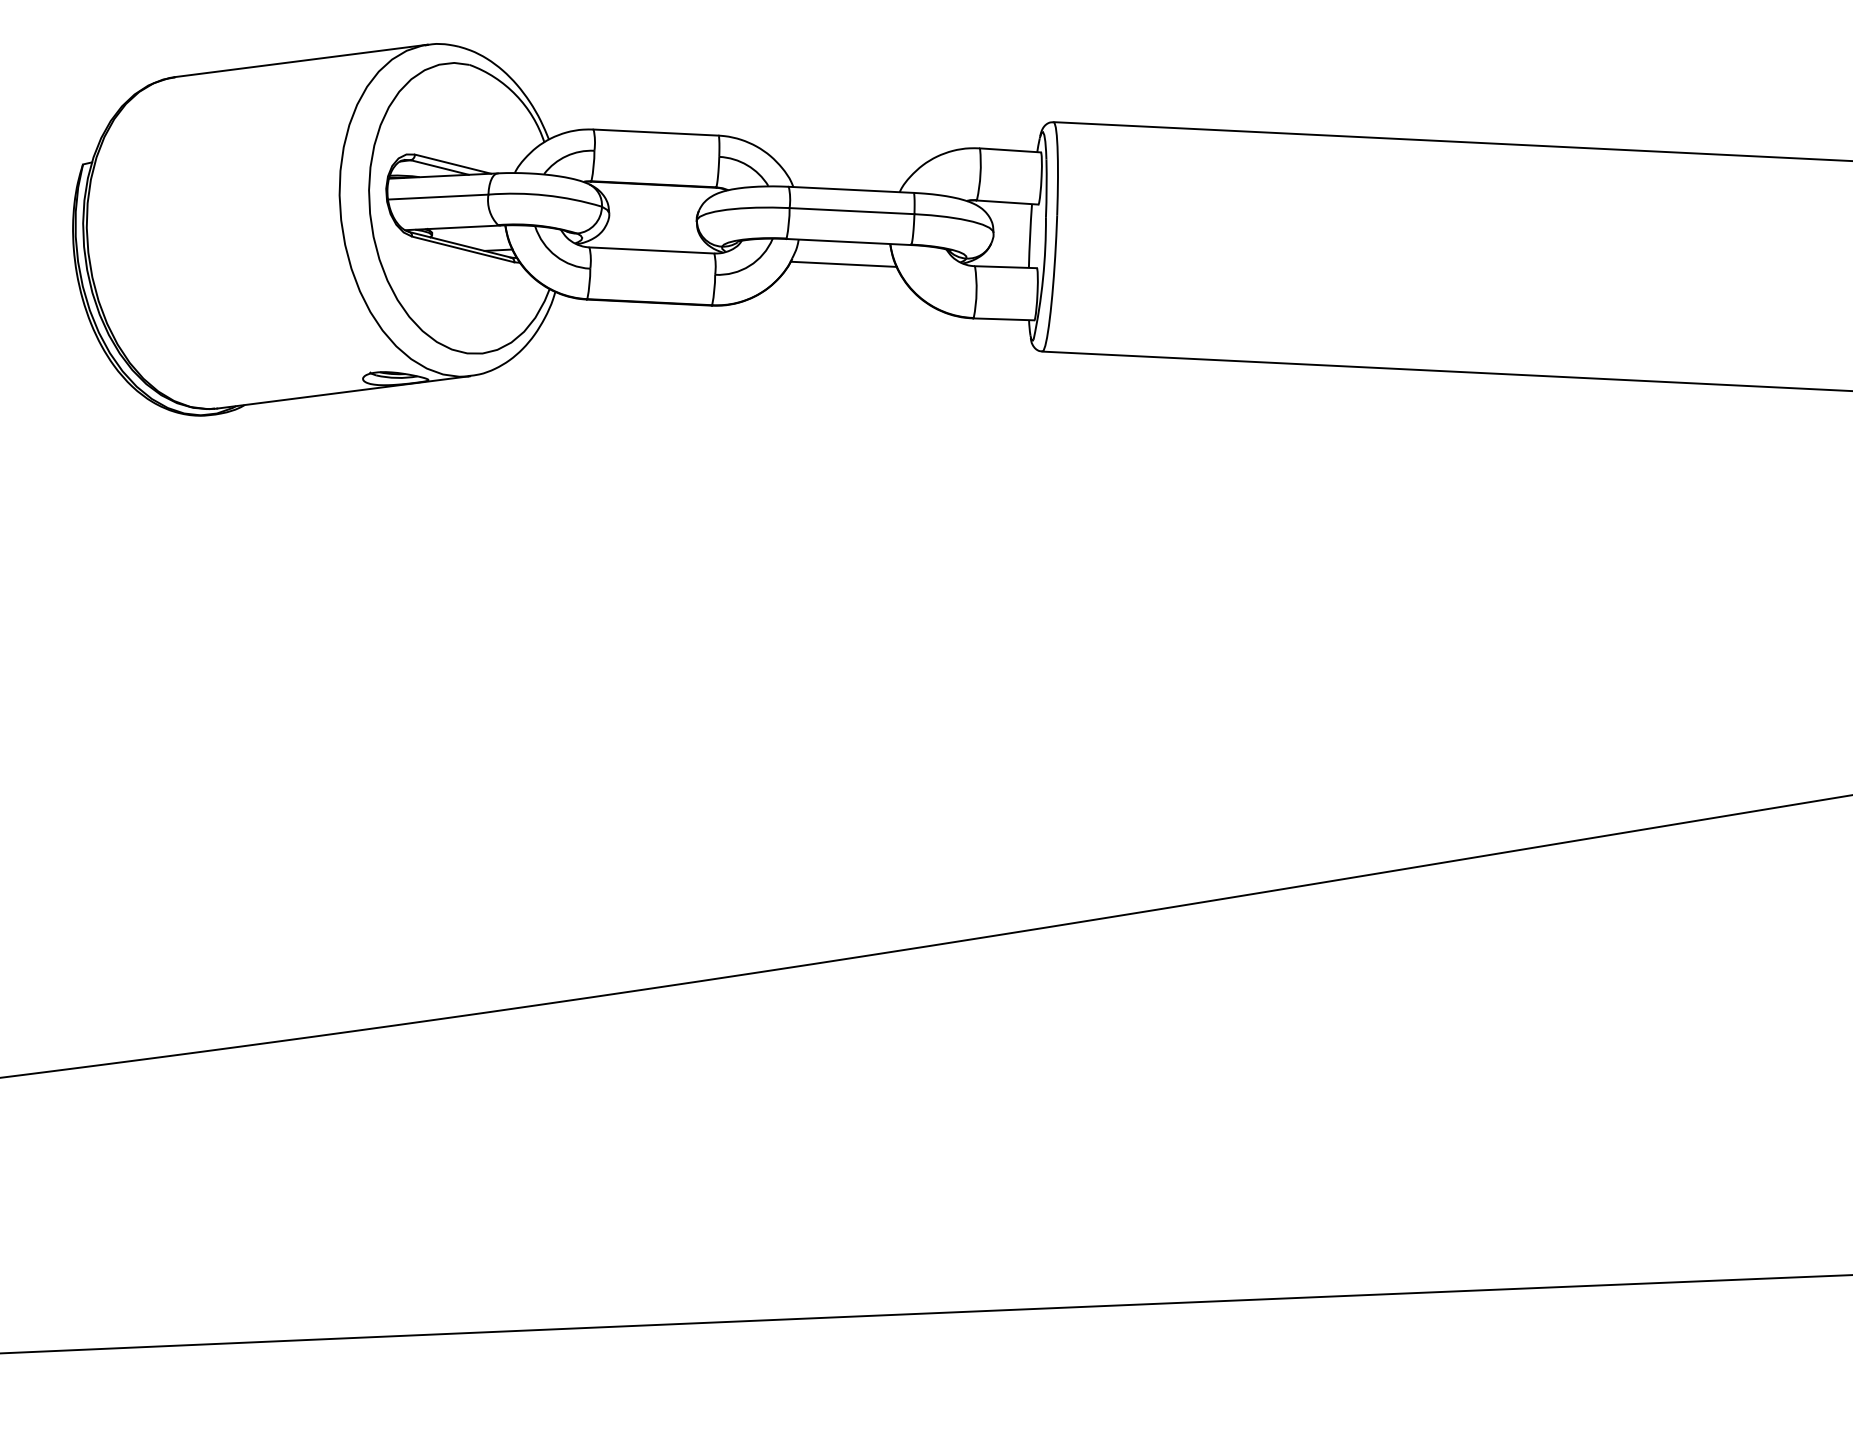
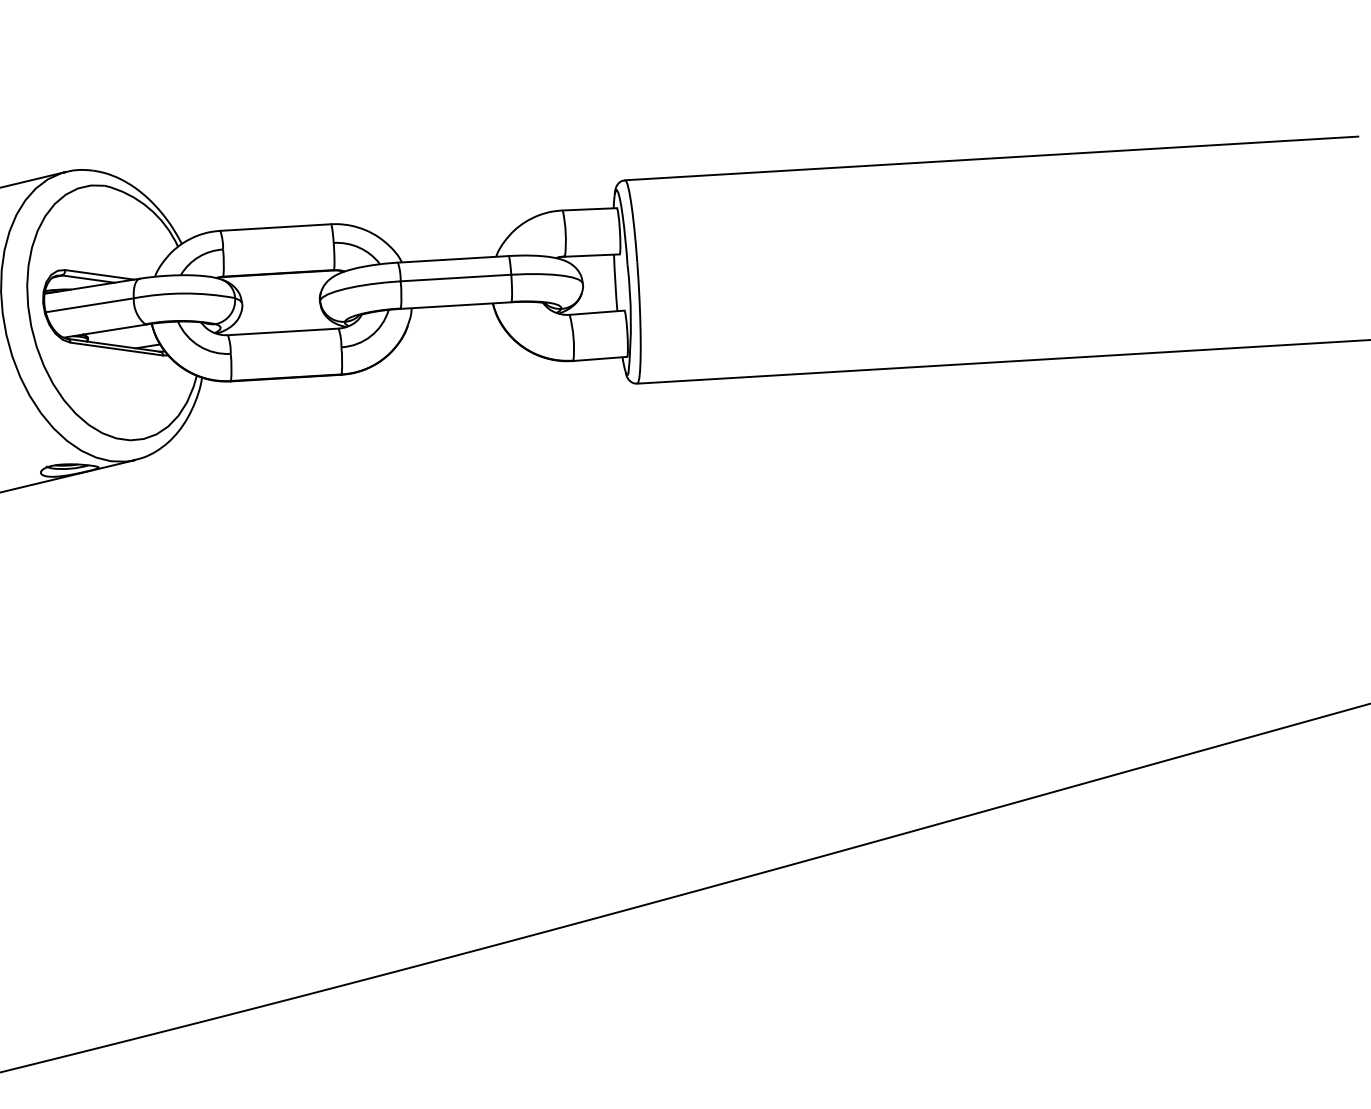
line: (843, 263) -> (453, 325), removed

